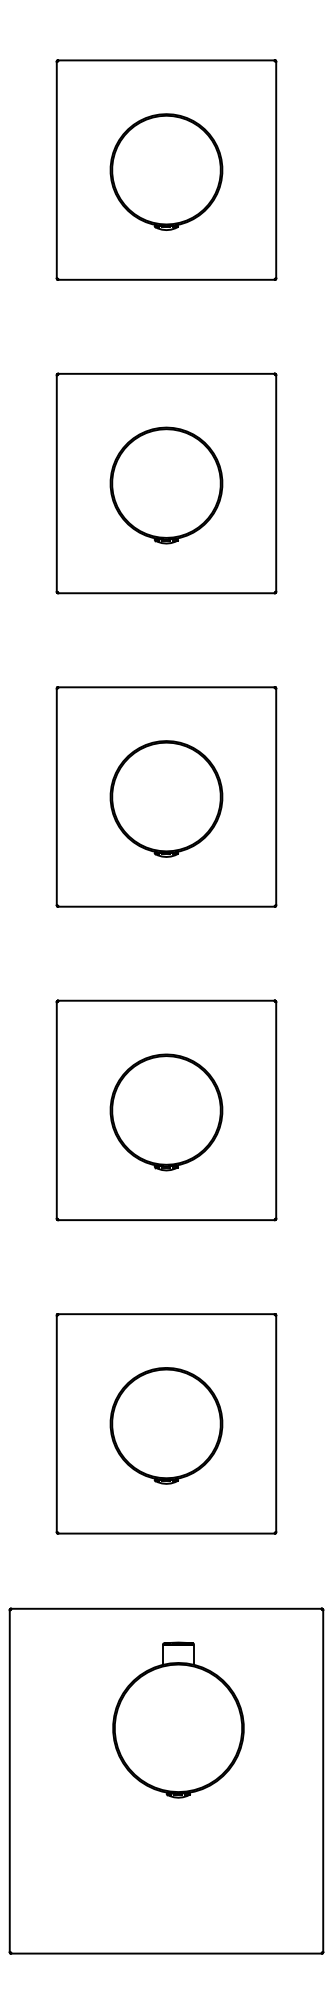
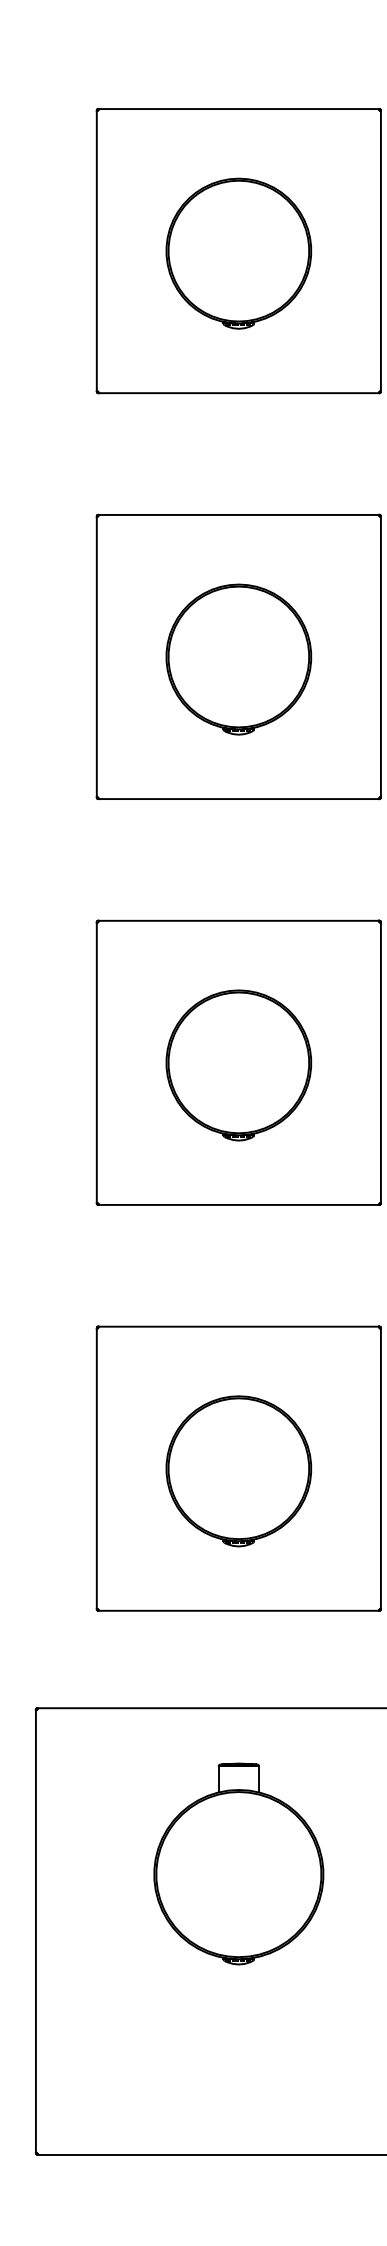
part: (178, 1719) -> (238, 1863), moved

